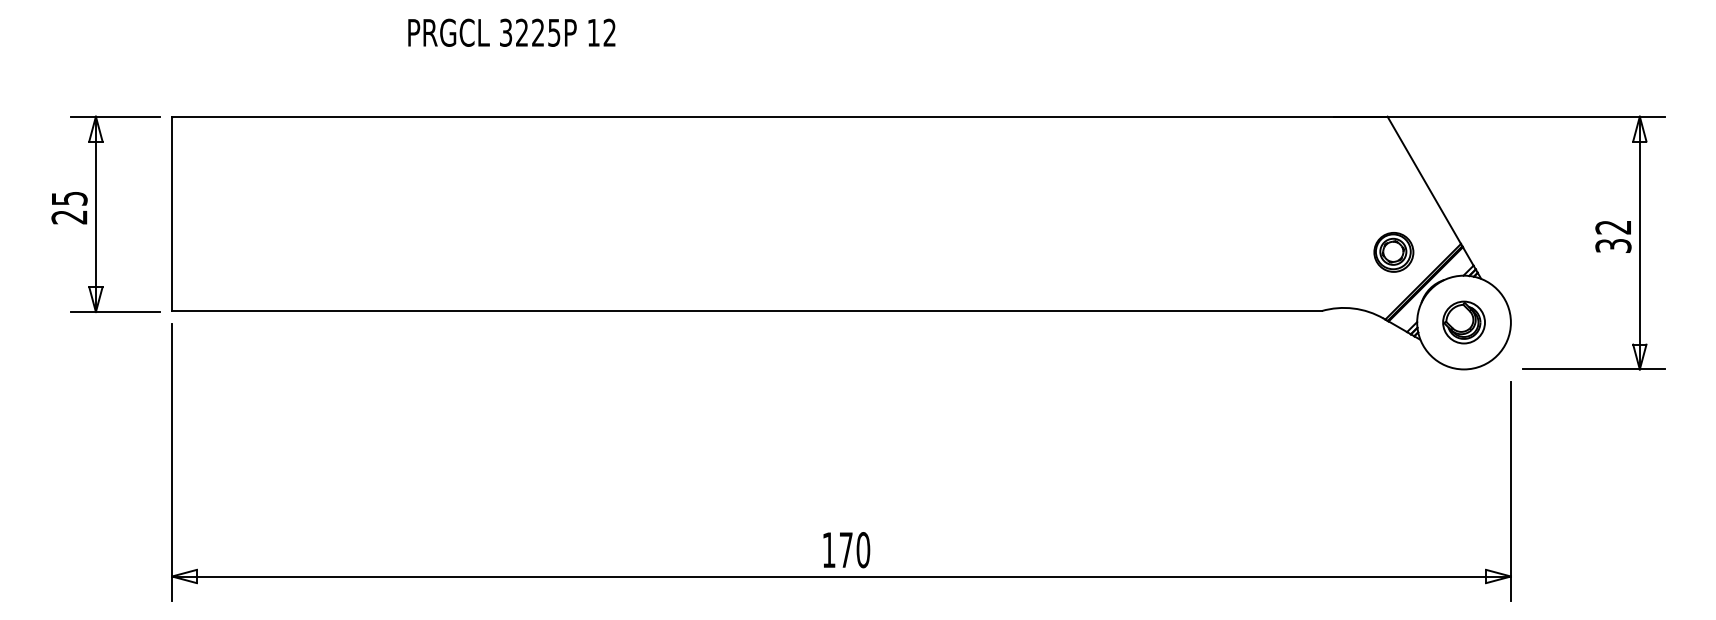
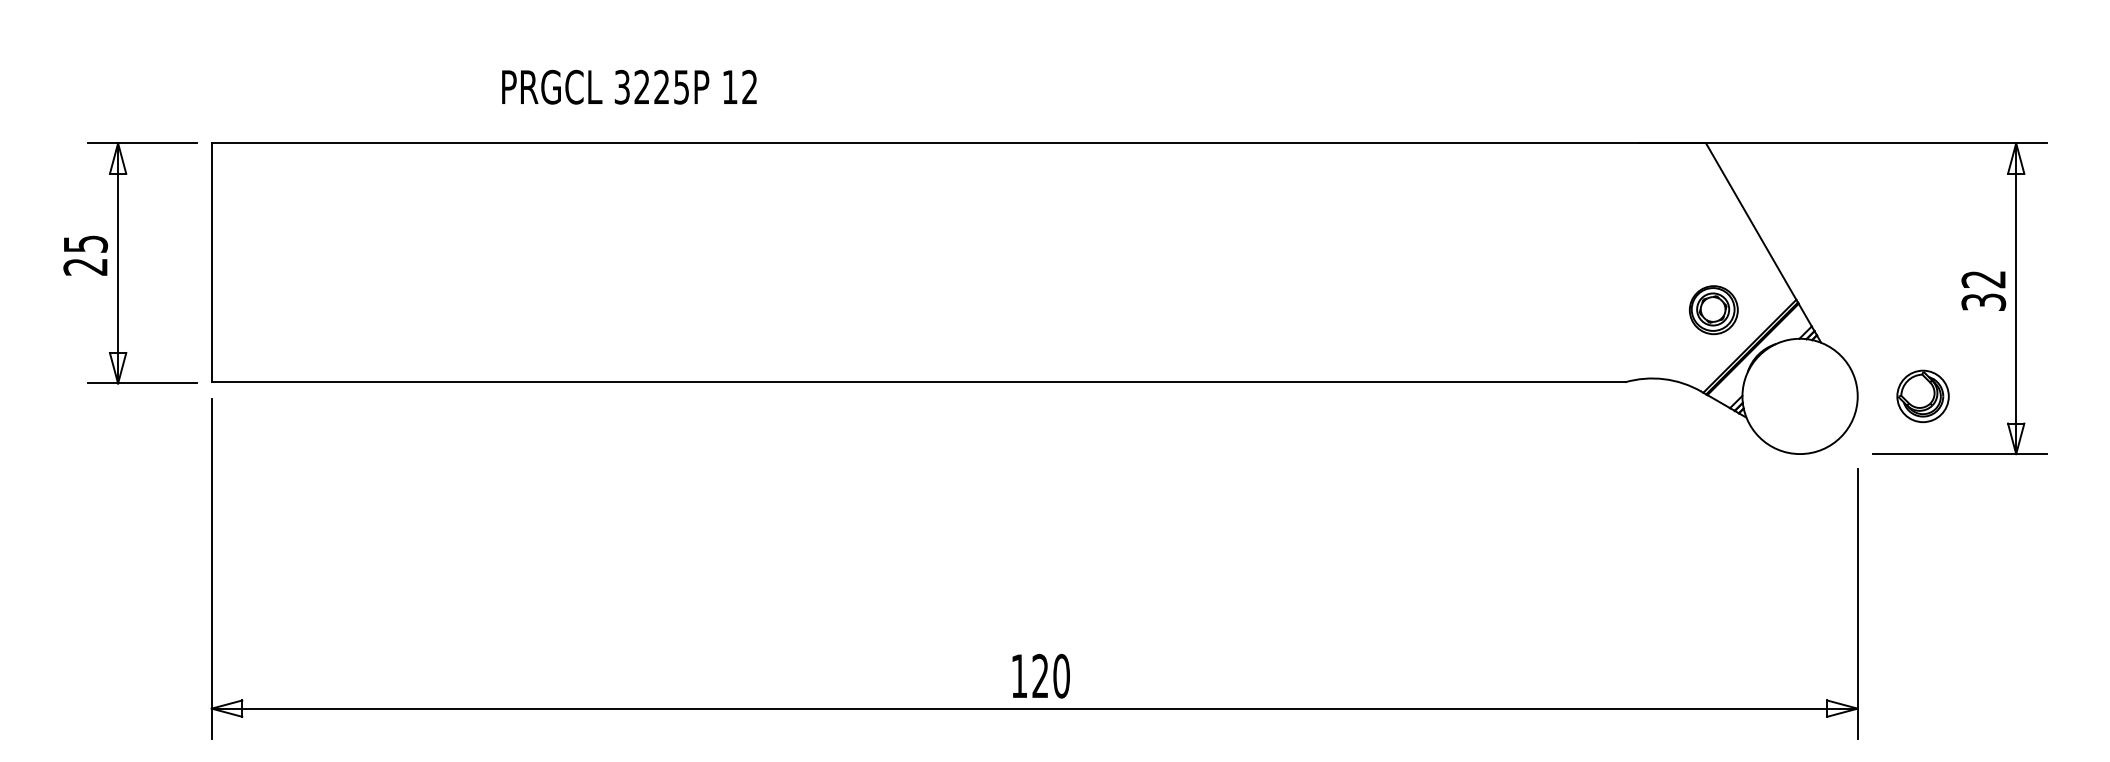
text: (511, 32) -> (629, 86), moved
part: (1463, 322) -> (1922, 396), moved
text: (846, 549) -> (1040, 675), 170 -> 120

